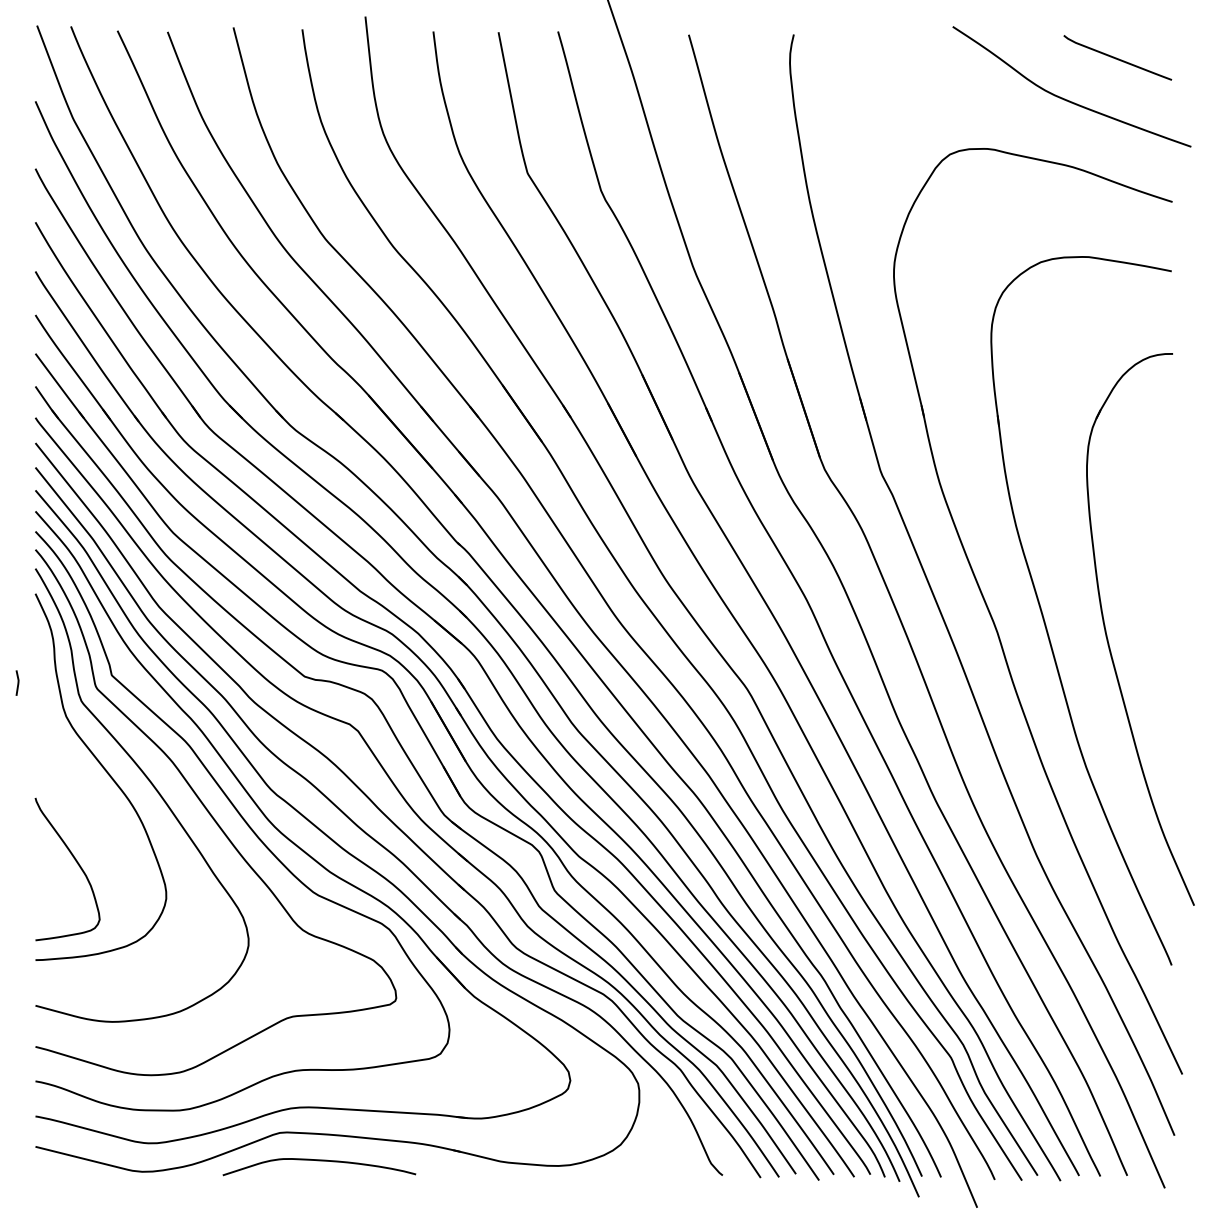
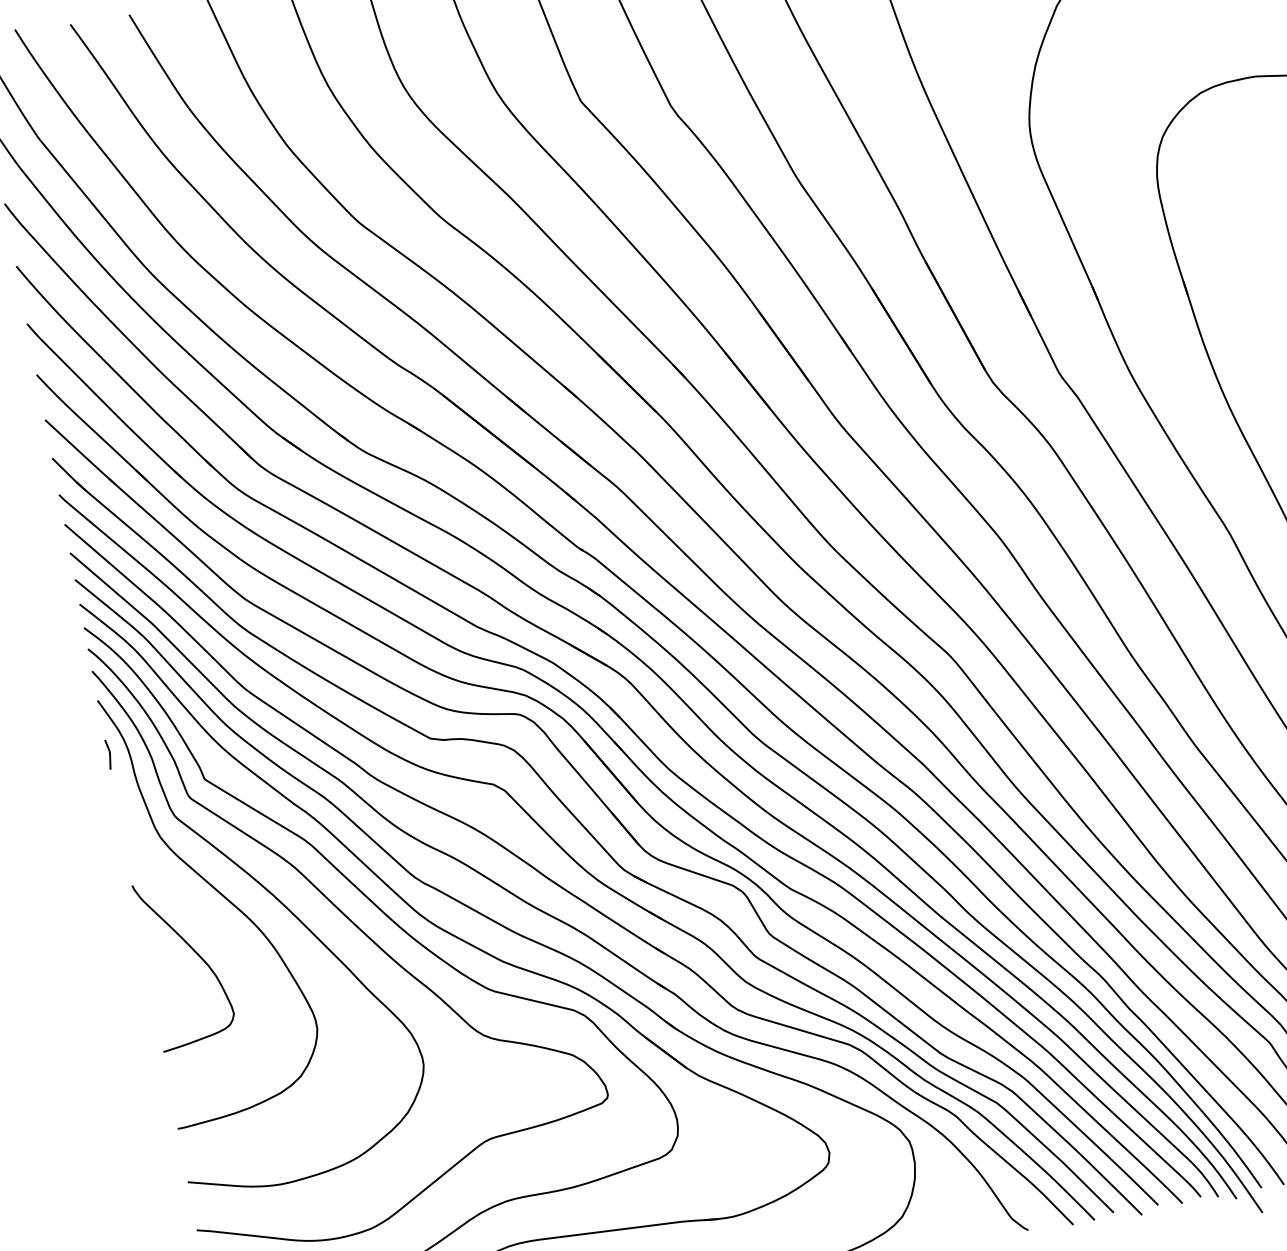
line: (17, 682) -> (108, 753), moved
curve: (77, 864) -> (195, 954), moved

